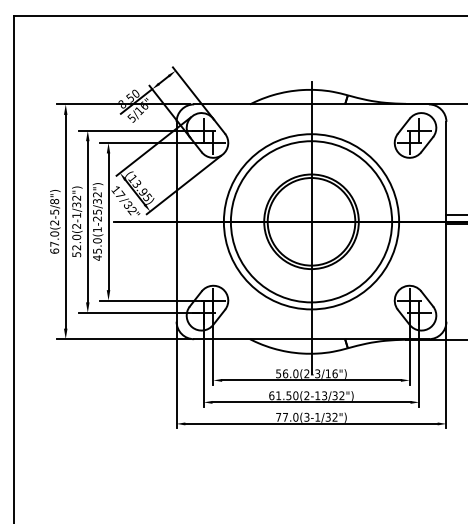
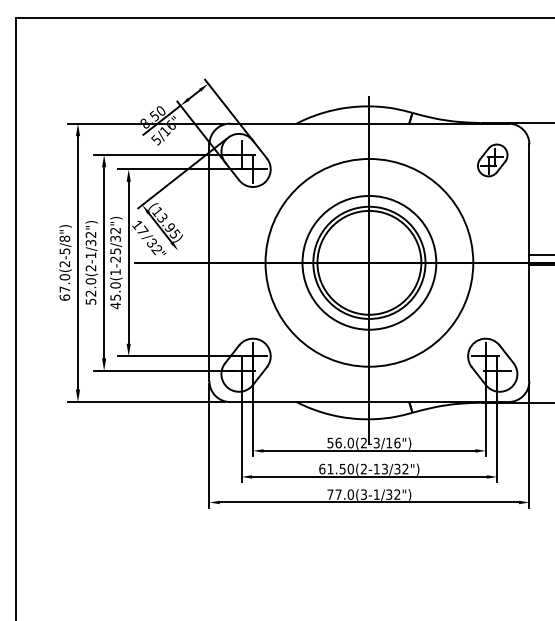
part: (415, 135) -> (492, 160), size x0.6
line: (183, 185) -> (217, 219), removed
circle: (311, 221) -> (369, 262), size x0.7

